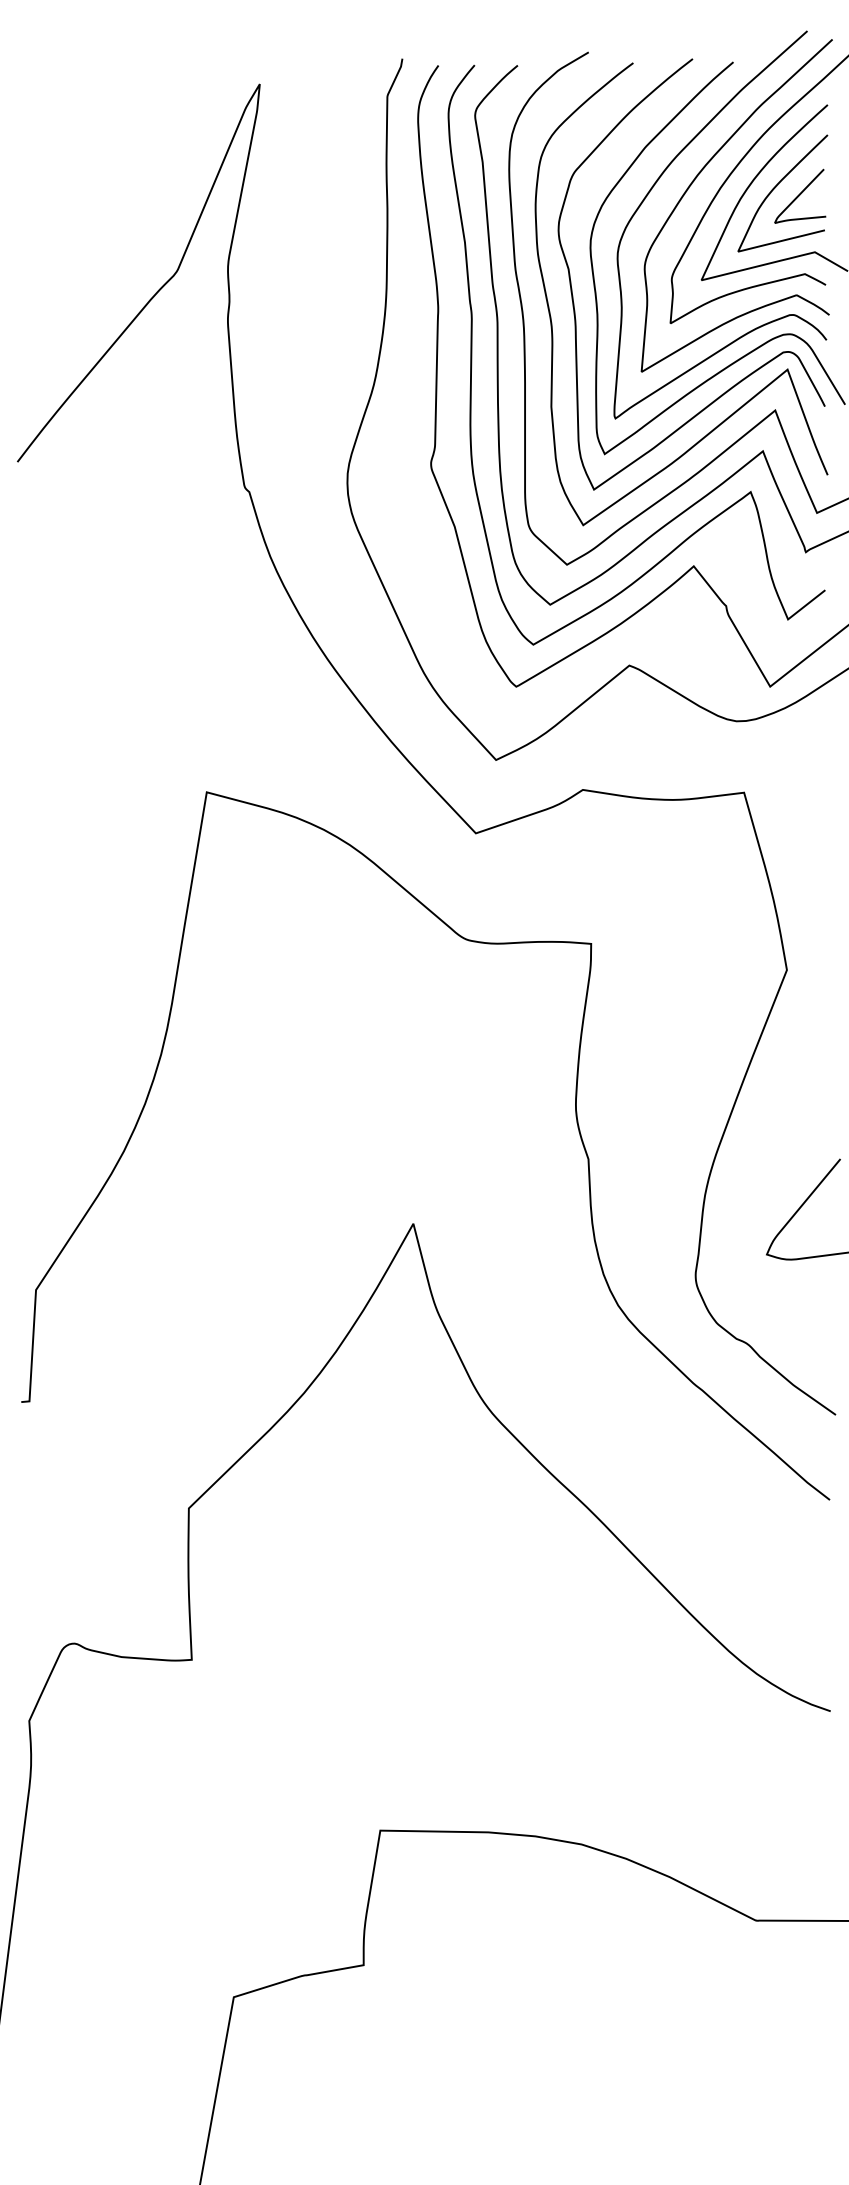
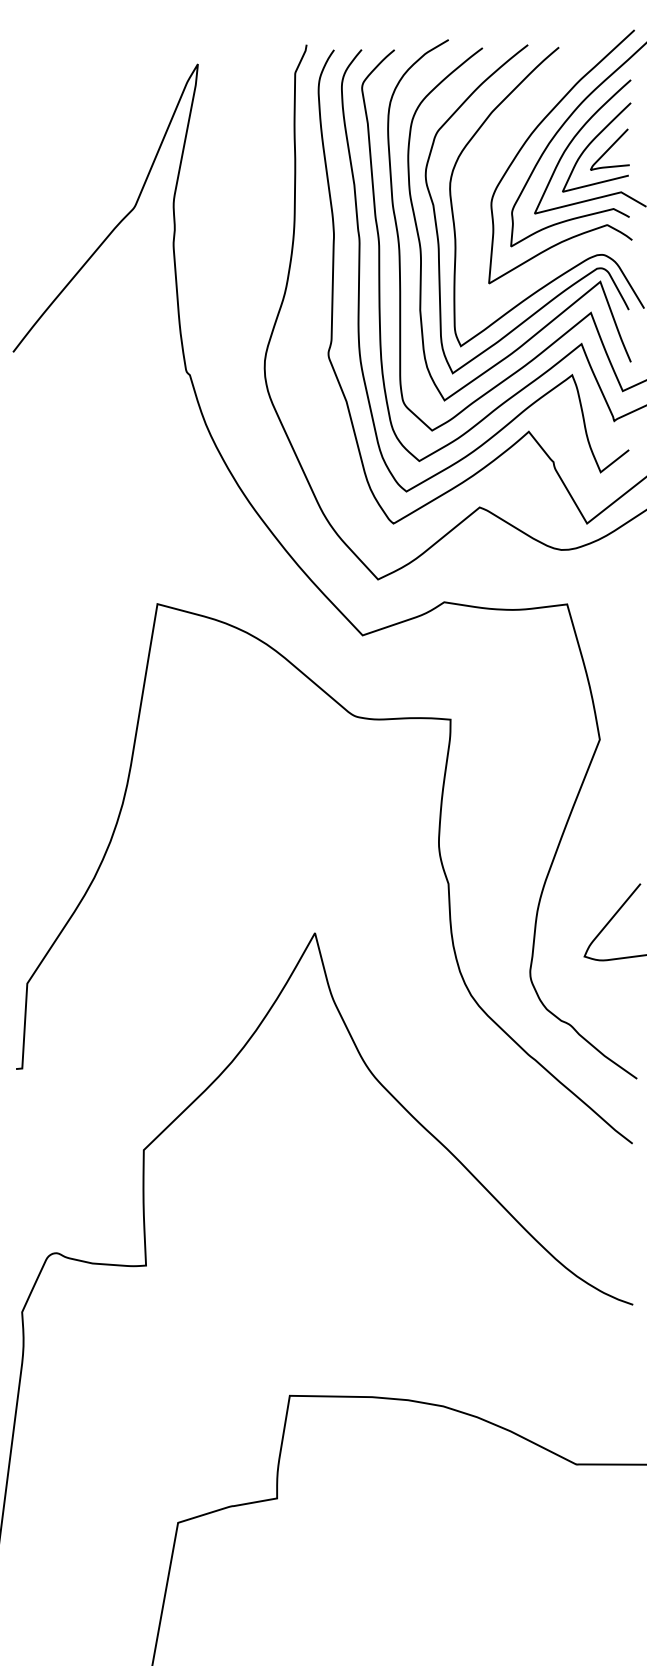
curve: (659, 179) -> (502, 136), removed

